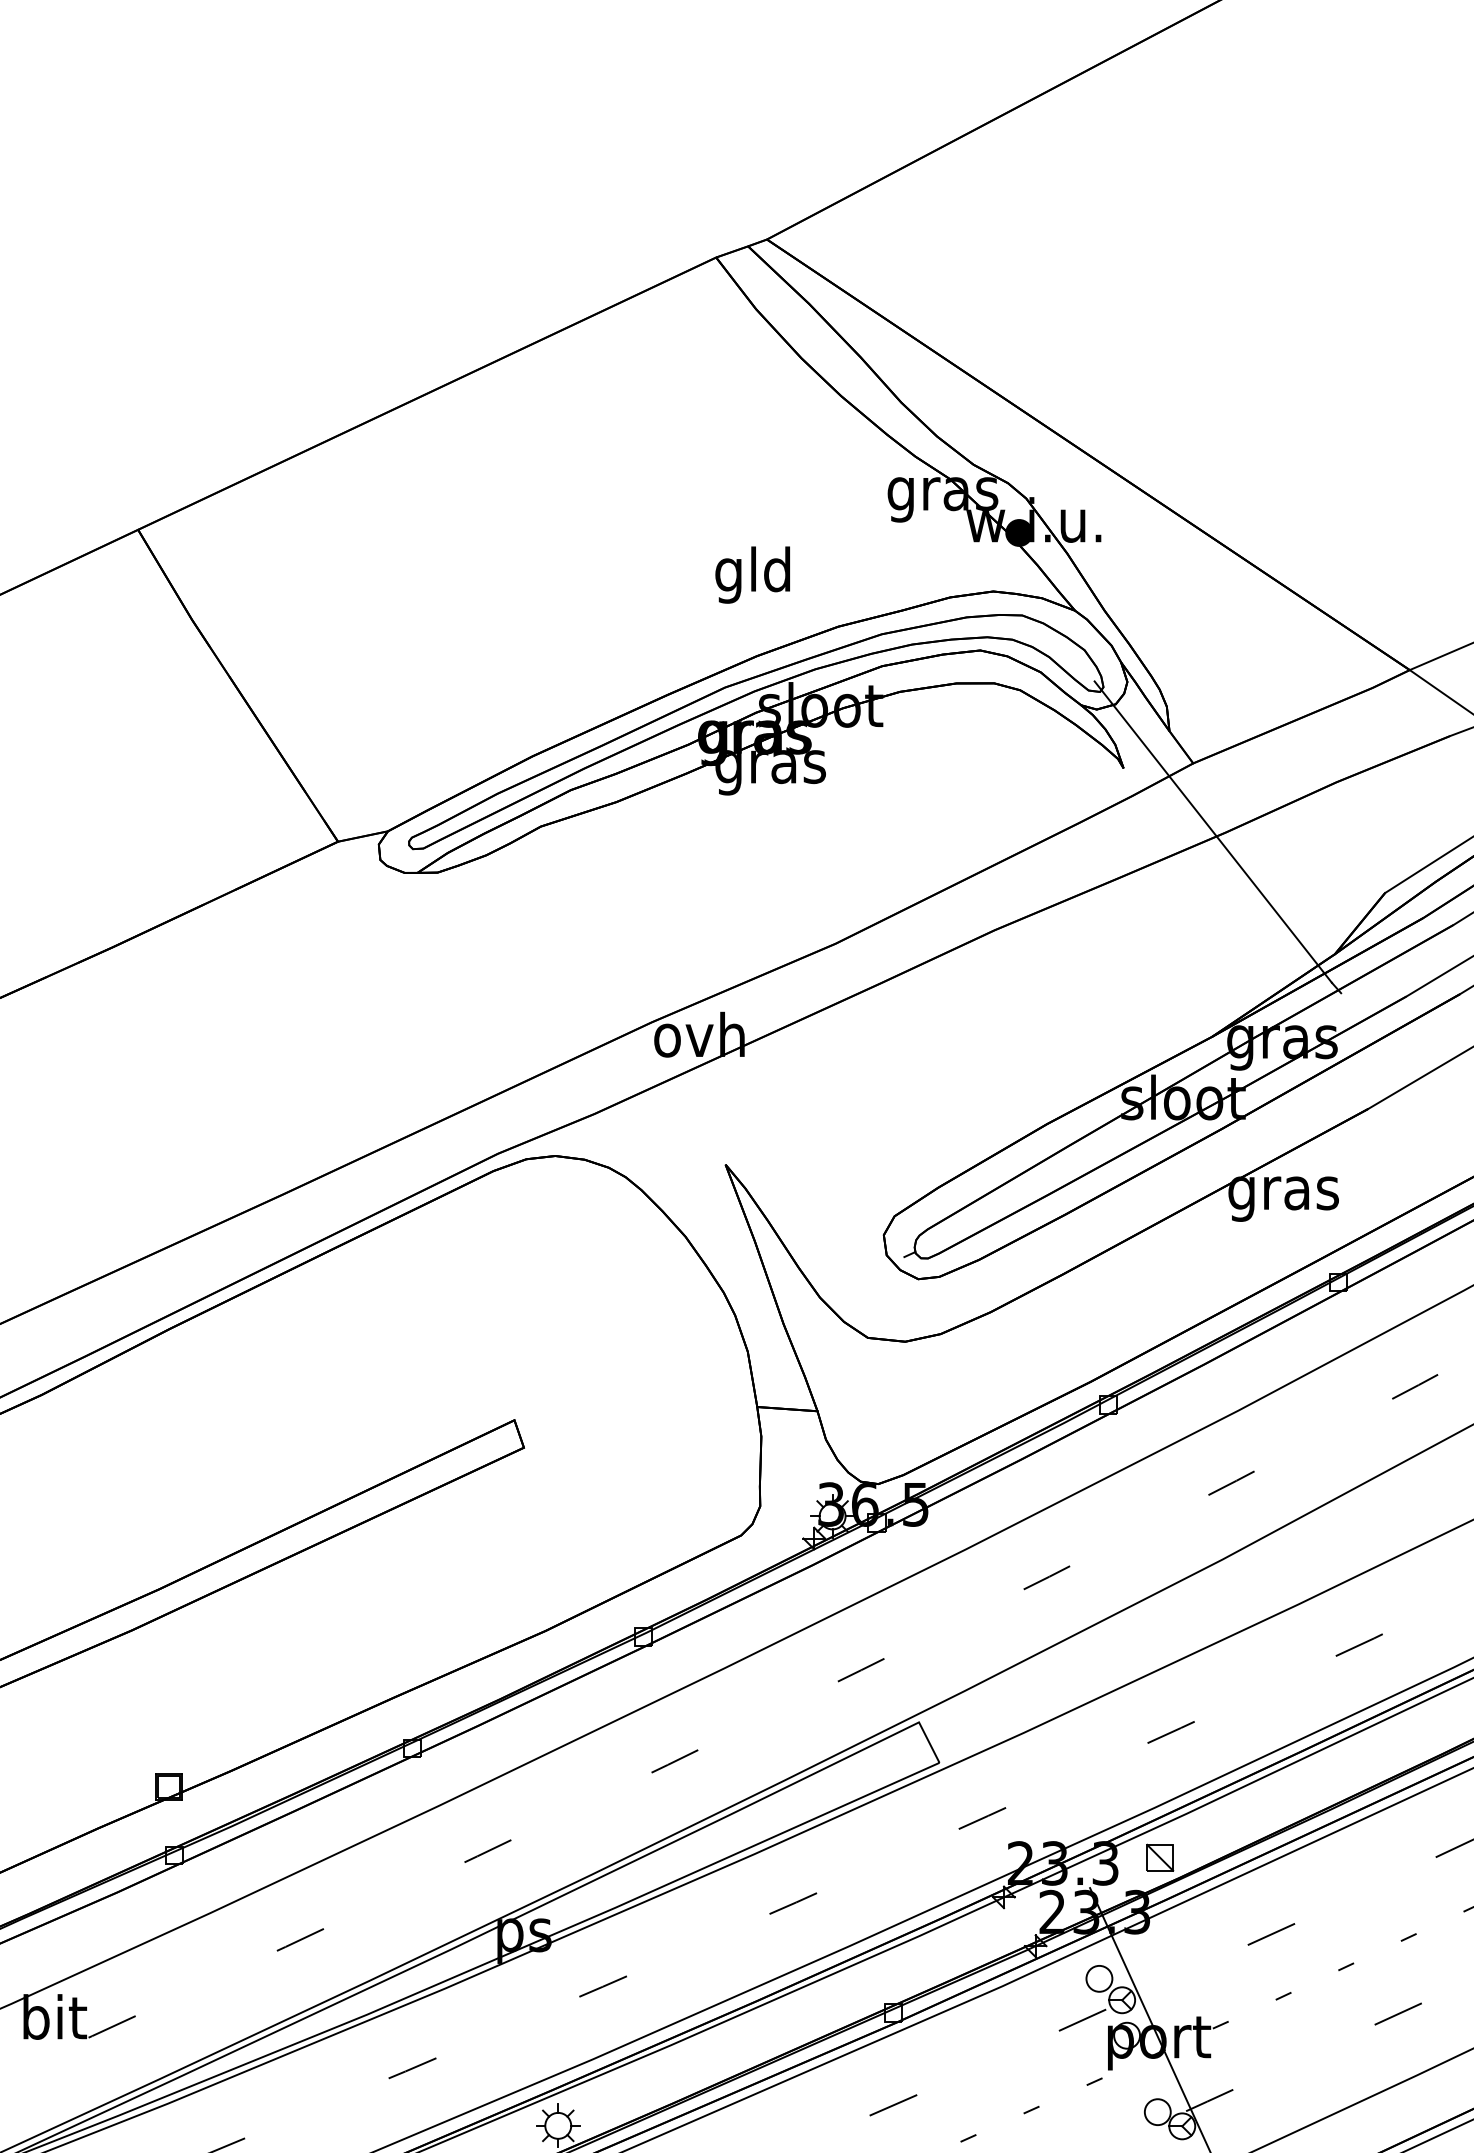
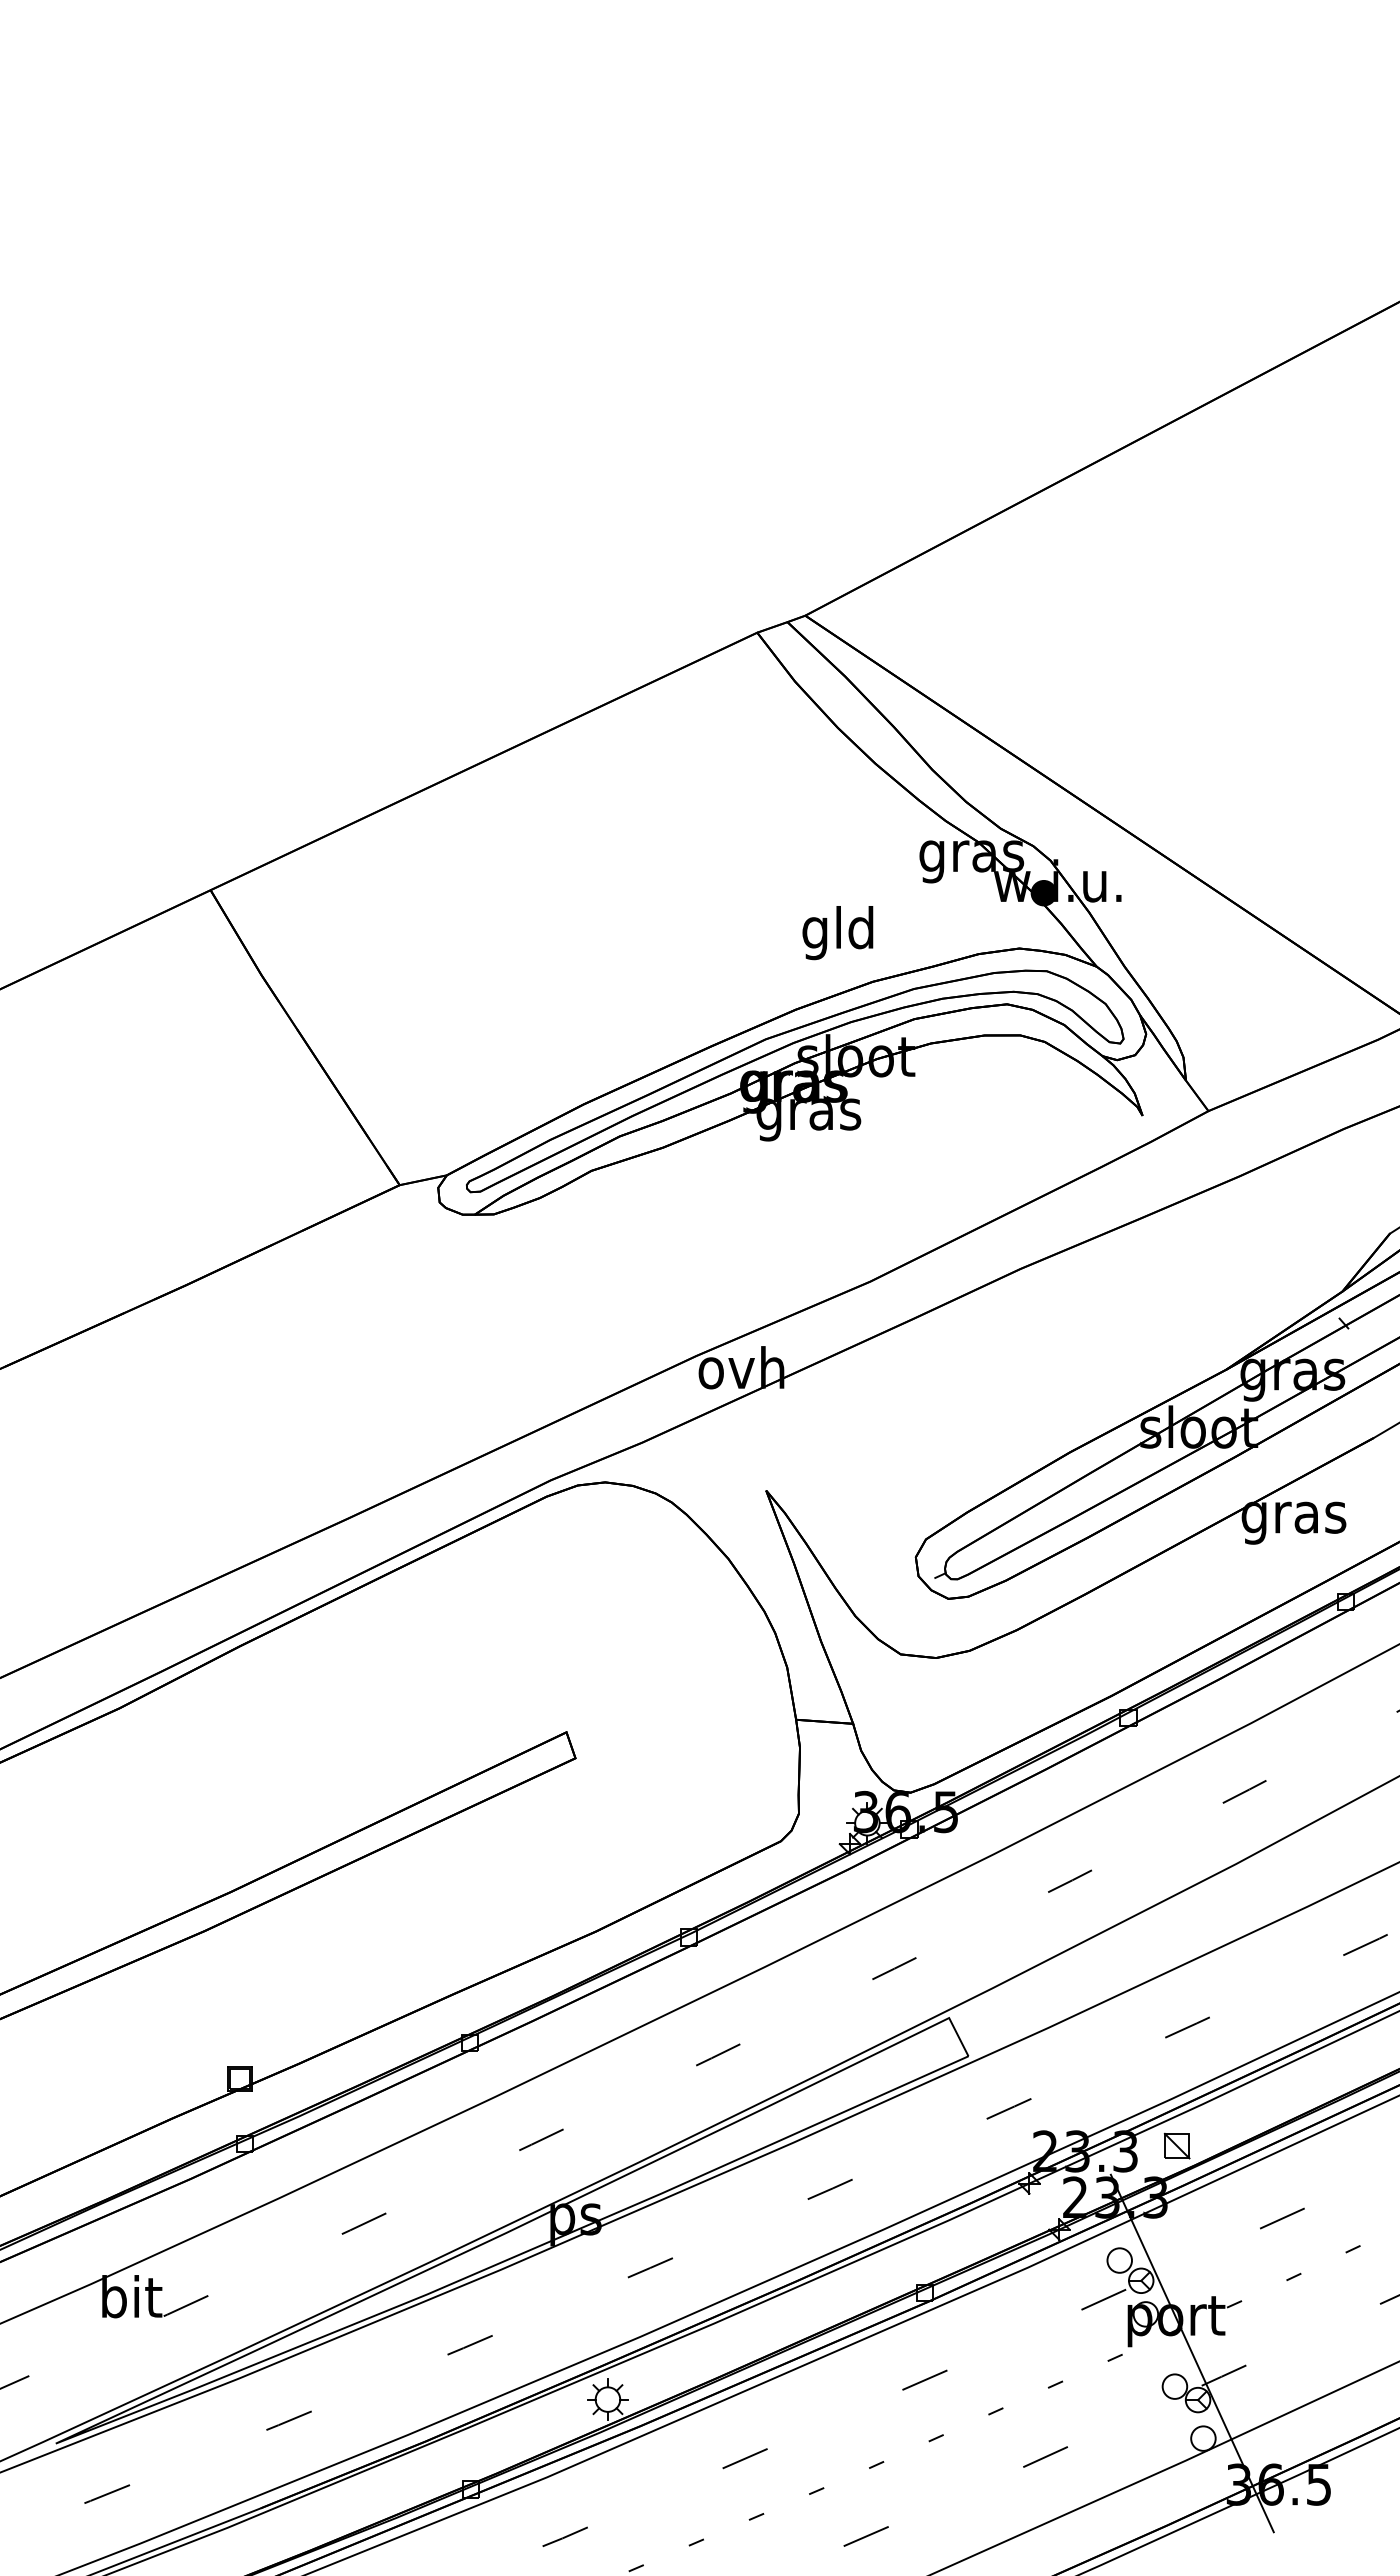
text: (752, 575) -> (837, 933), moved
line: (1213, 831) -> (1227, 1175), removed

